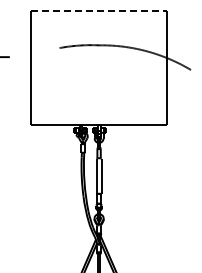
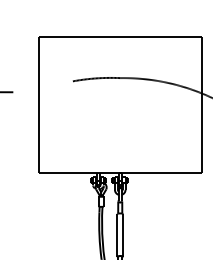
line: (99, 11) -> (120, 37), dashed -> solid

